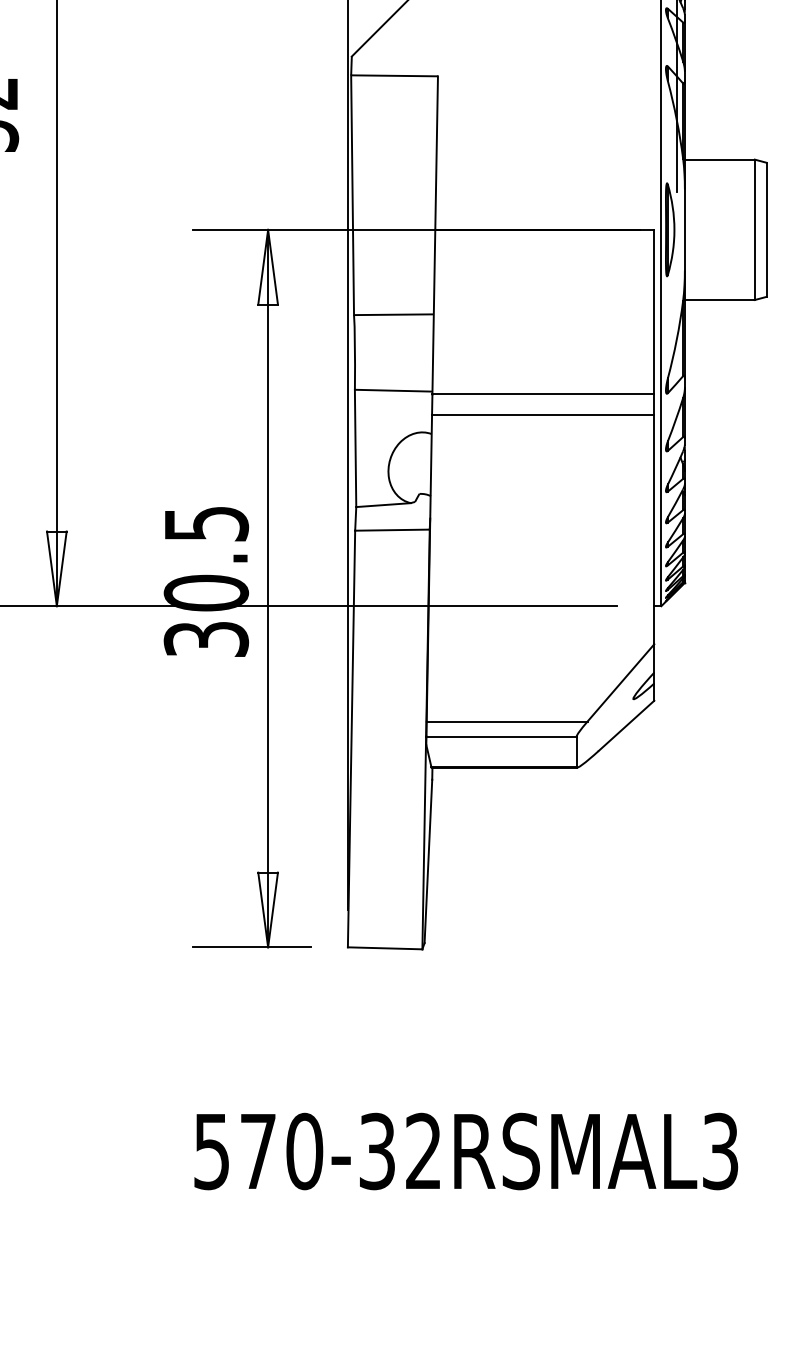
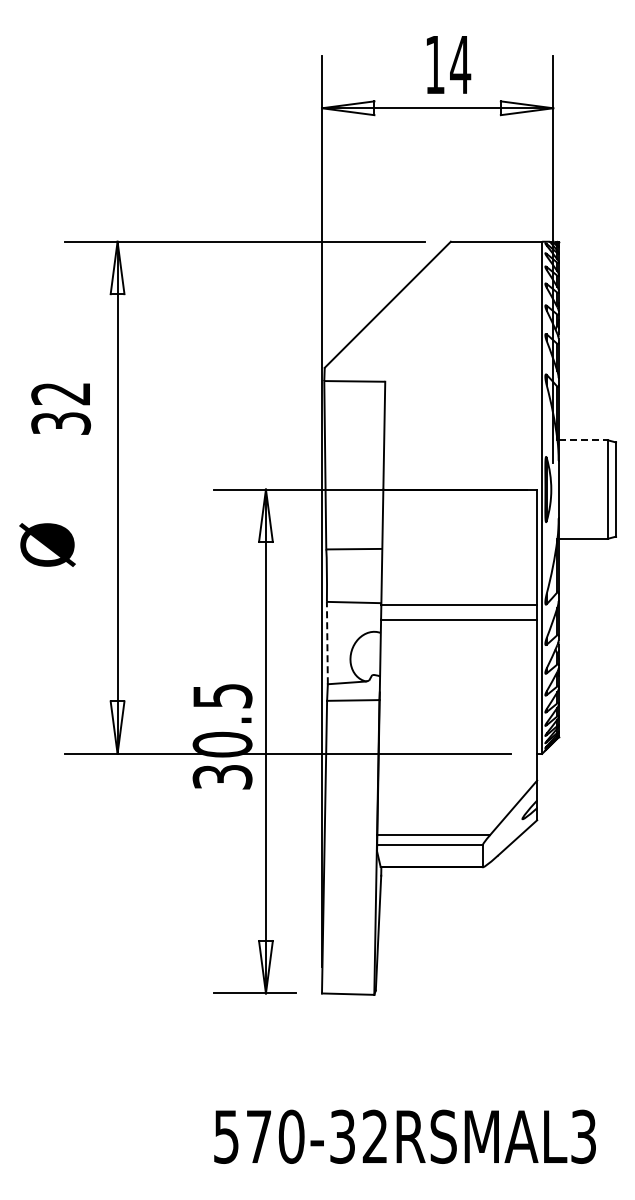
line: (720, 159) -> (583, 440), solid -> dashed
line: (355, 447) -> (327, 642), solid -> dashed

